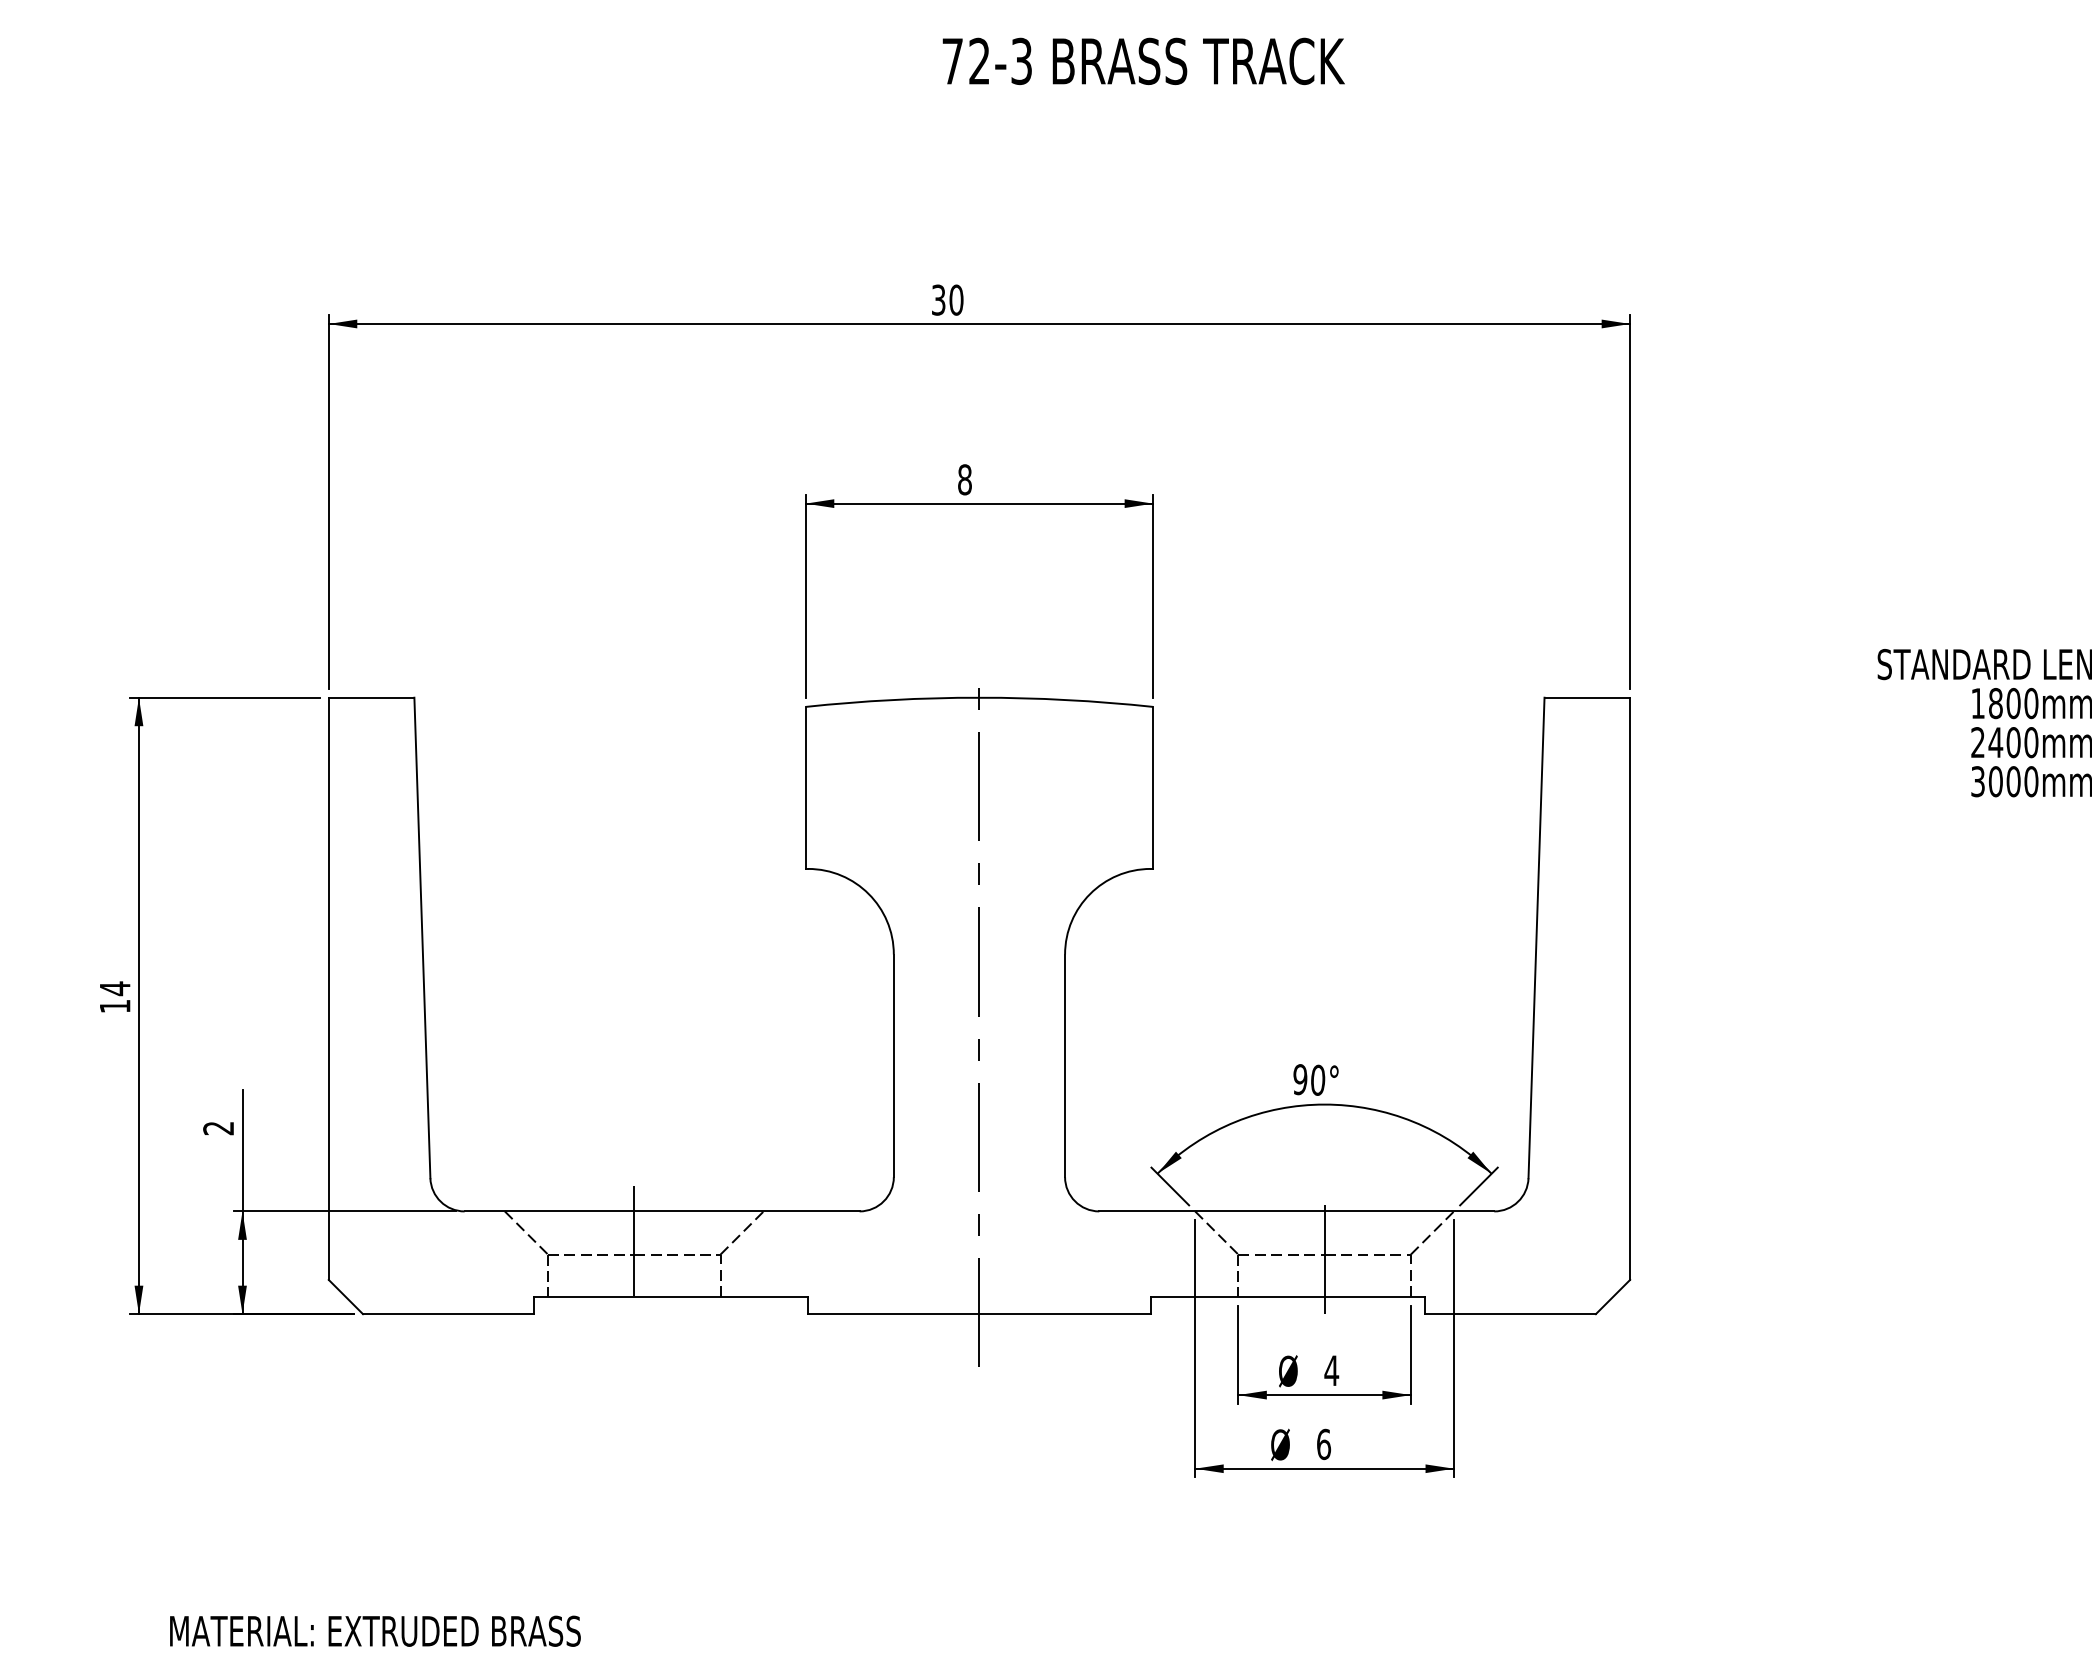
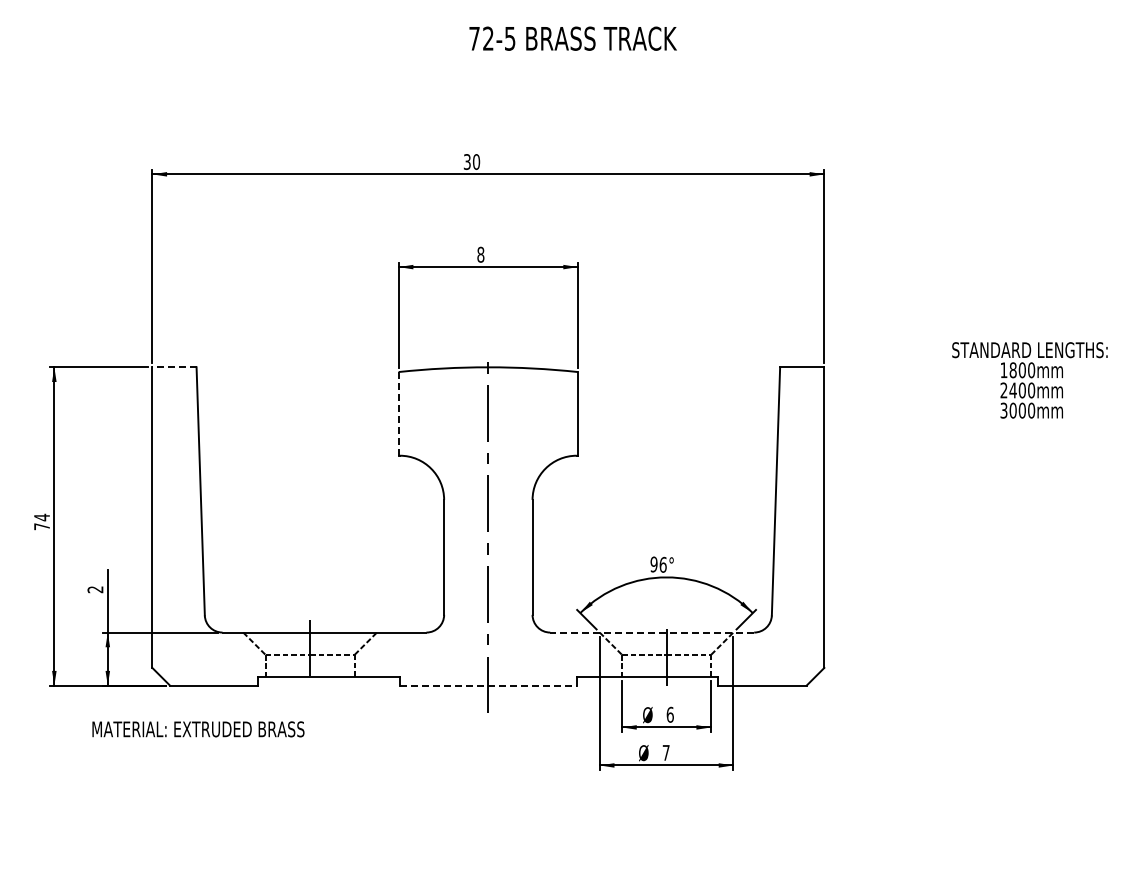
text: (1022, 59) -> (510, 37), 72-3 -> 72-5
line: (369, 698) -> (173, 367), solid -> dashed
line: (805, 787) -> (398, 413), solid -> dashed
text: (114, 1006) -> (41, 526), 14 -> 74
text: (1316, 1079) -> (662, 564), 90° -> 96°
line: (1297, 1211) -> (652, 632), solid -> dashed
line: (979, 1313) -> (488, 685), solid -> dashed
text: (1332, 1370) -> (670, 714), 4 -> 6
text: (1322, 1443) -> (665, 752), 6 -> 7
text: (375, 1631) -> (198, 729), moved

